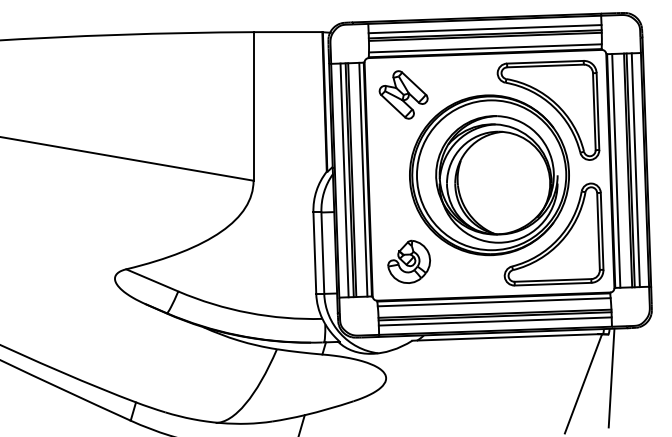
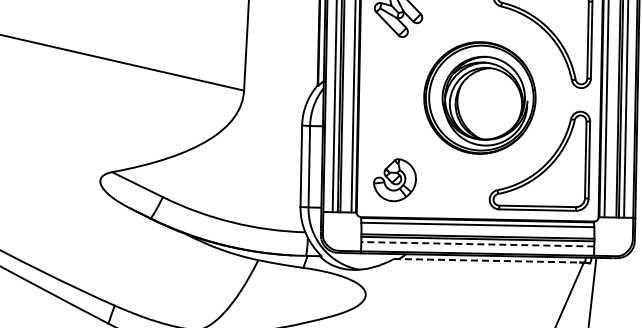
part: (489, 175) -> (479, 98), size x0.7
line: (495, 321) -> (478, 244), solid -> dashed
line: (505, 337) -> (487, 260), solid -> dashed

